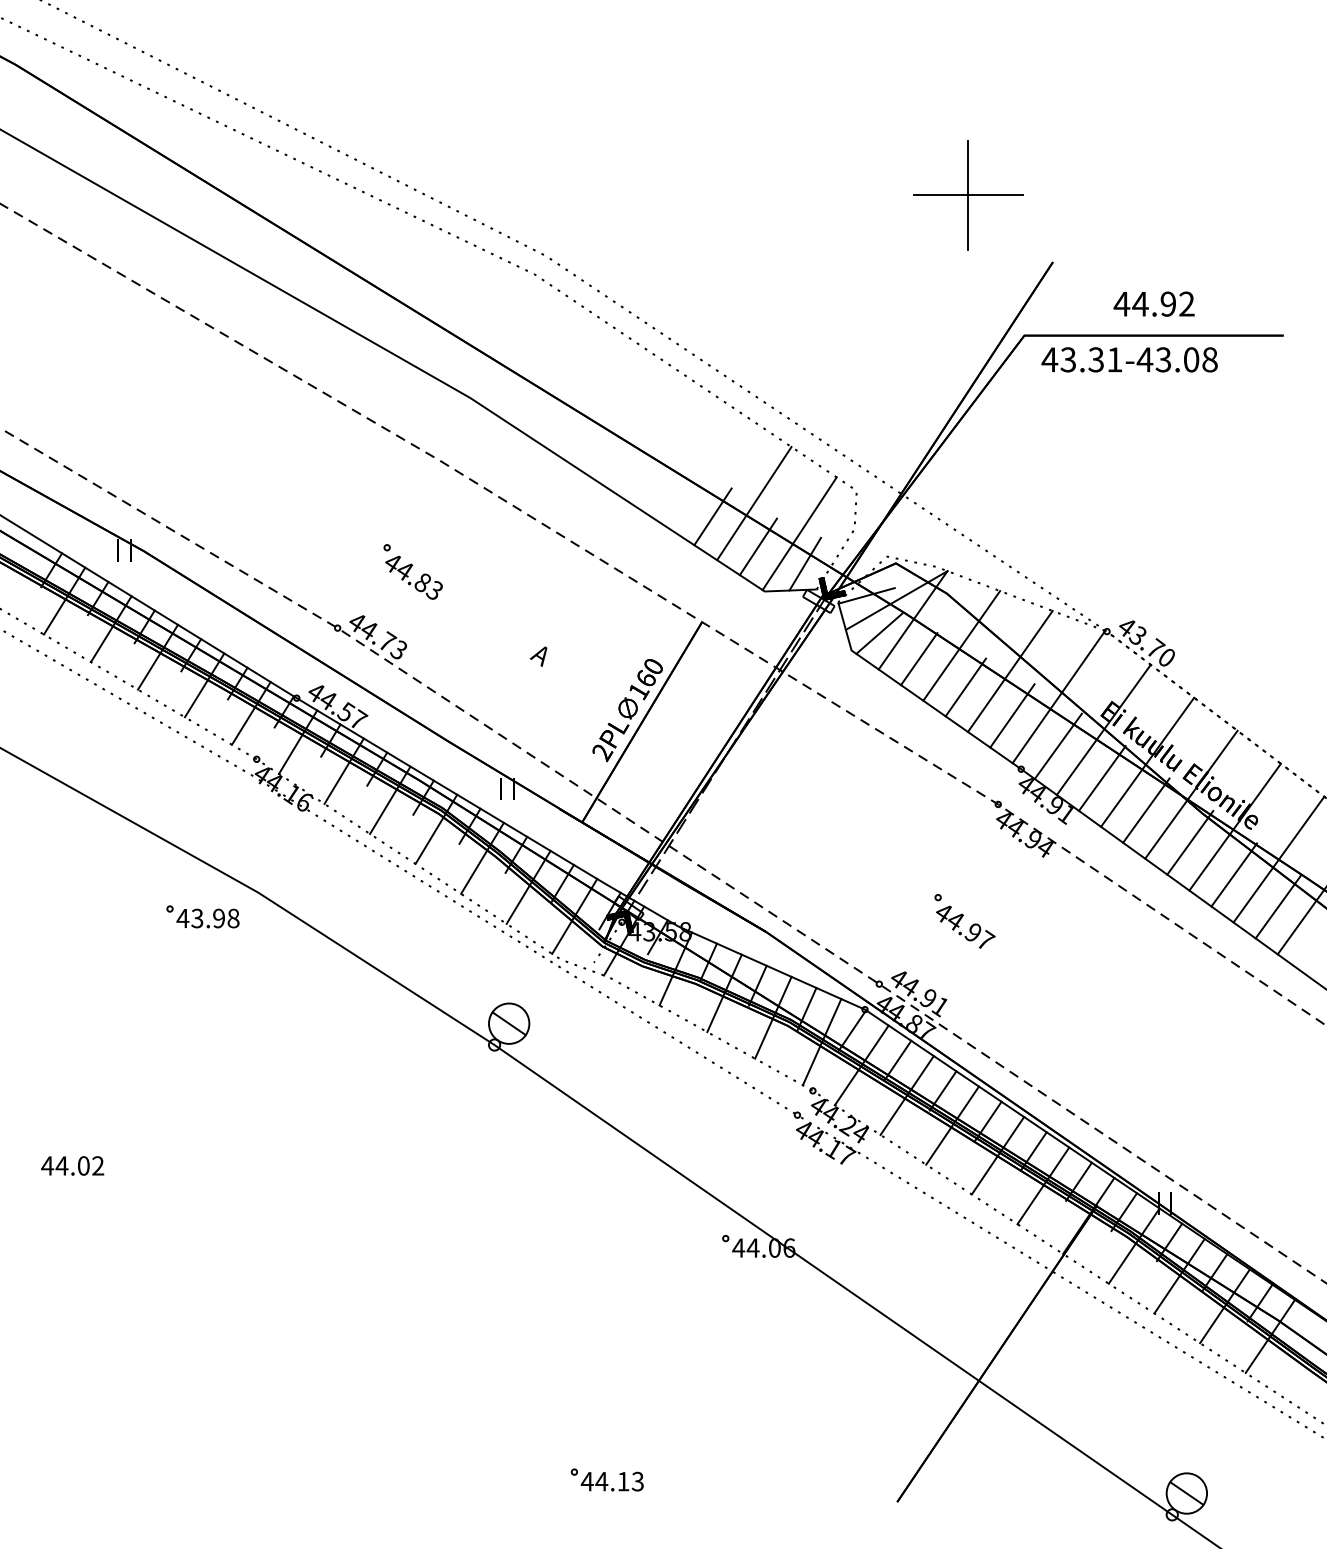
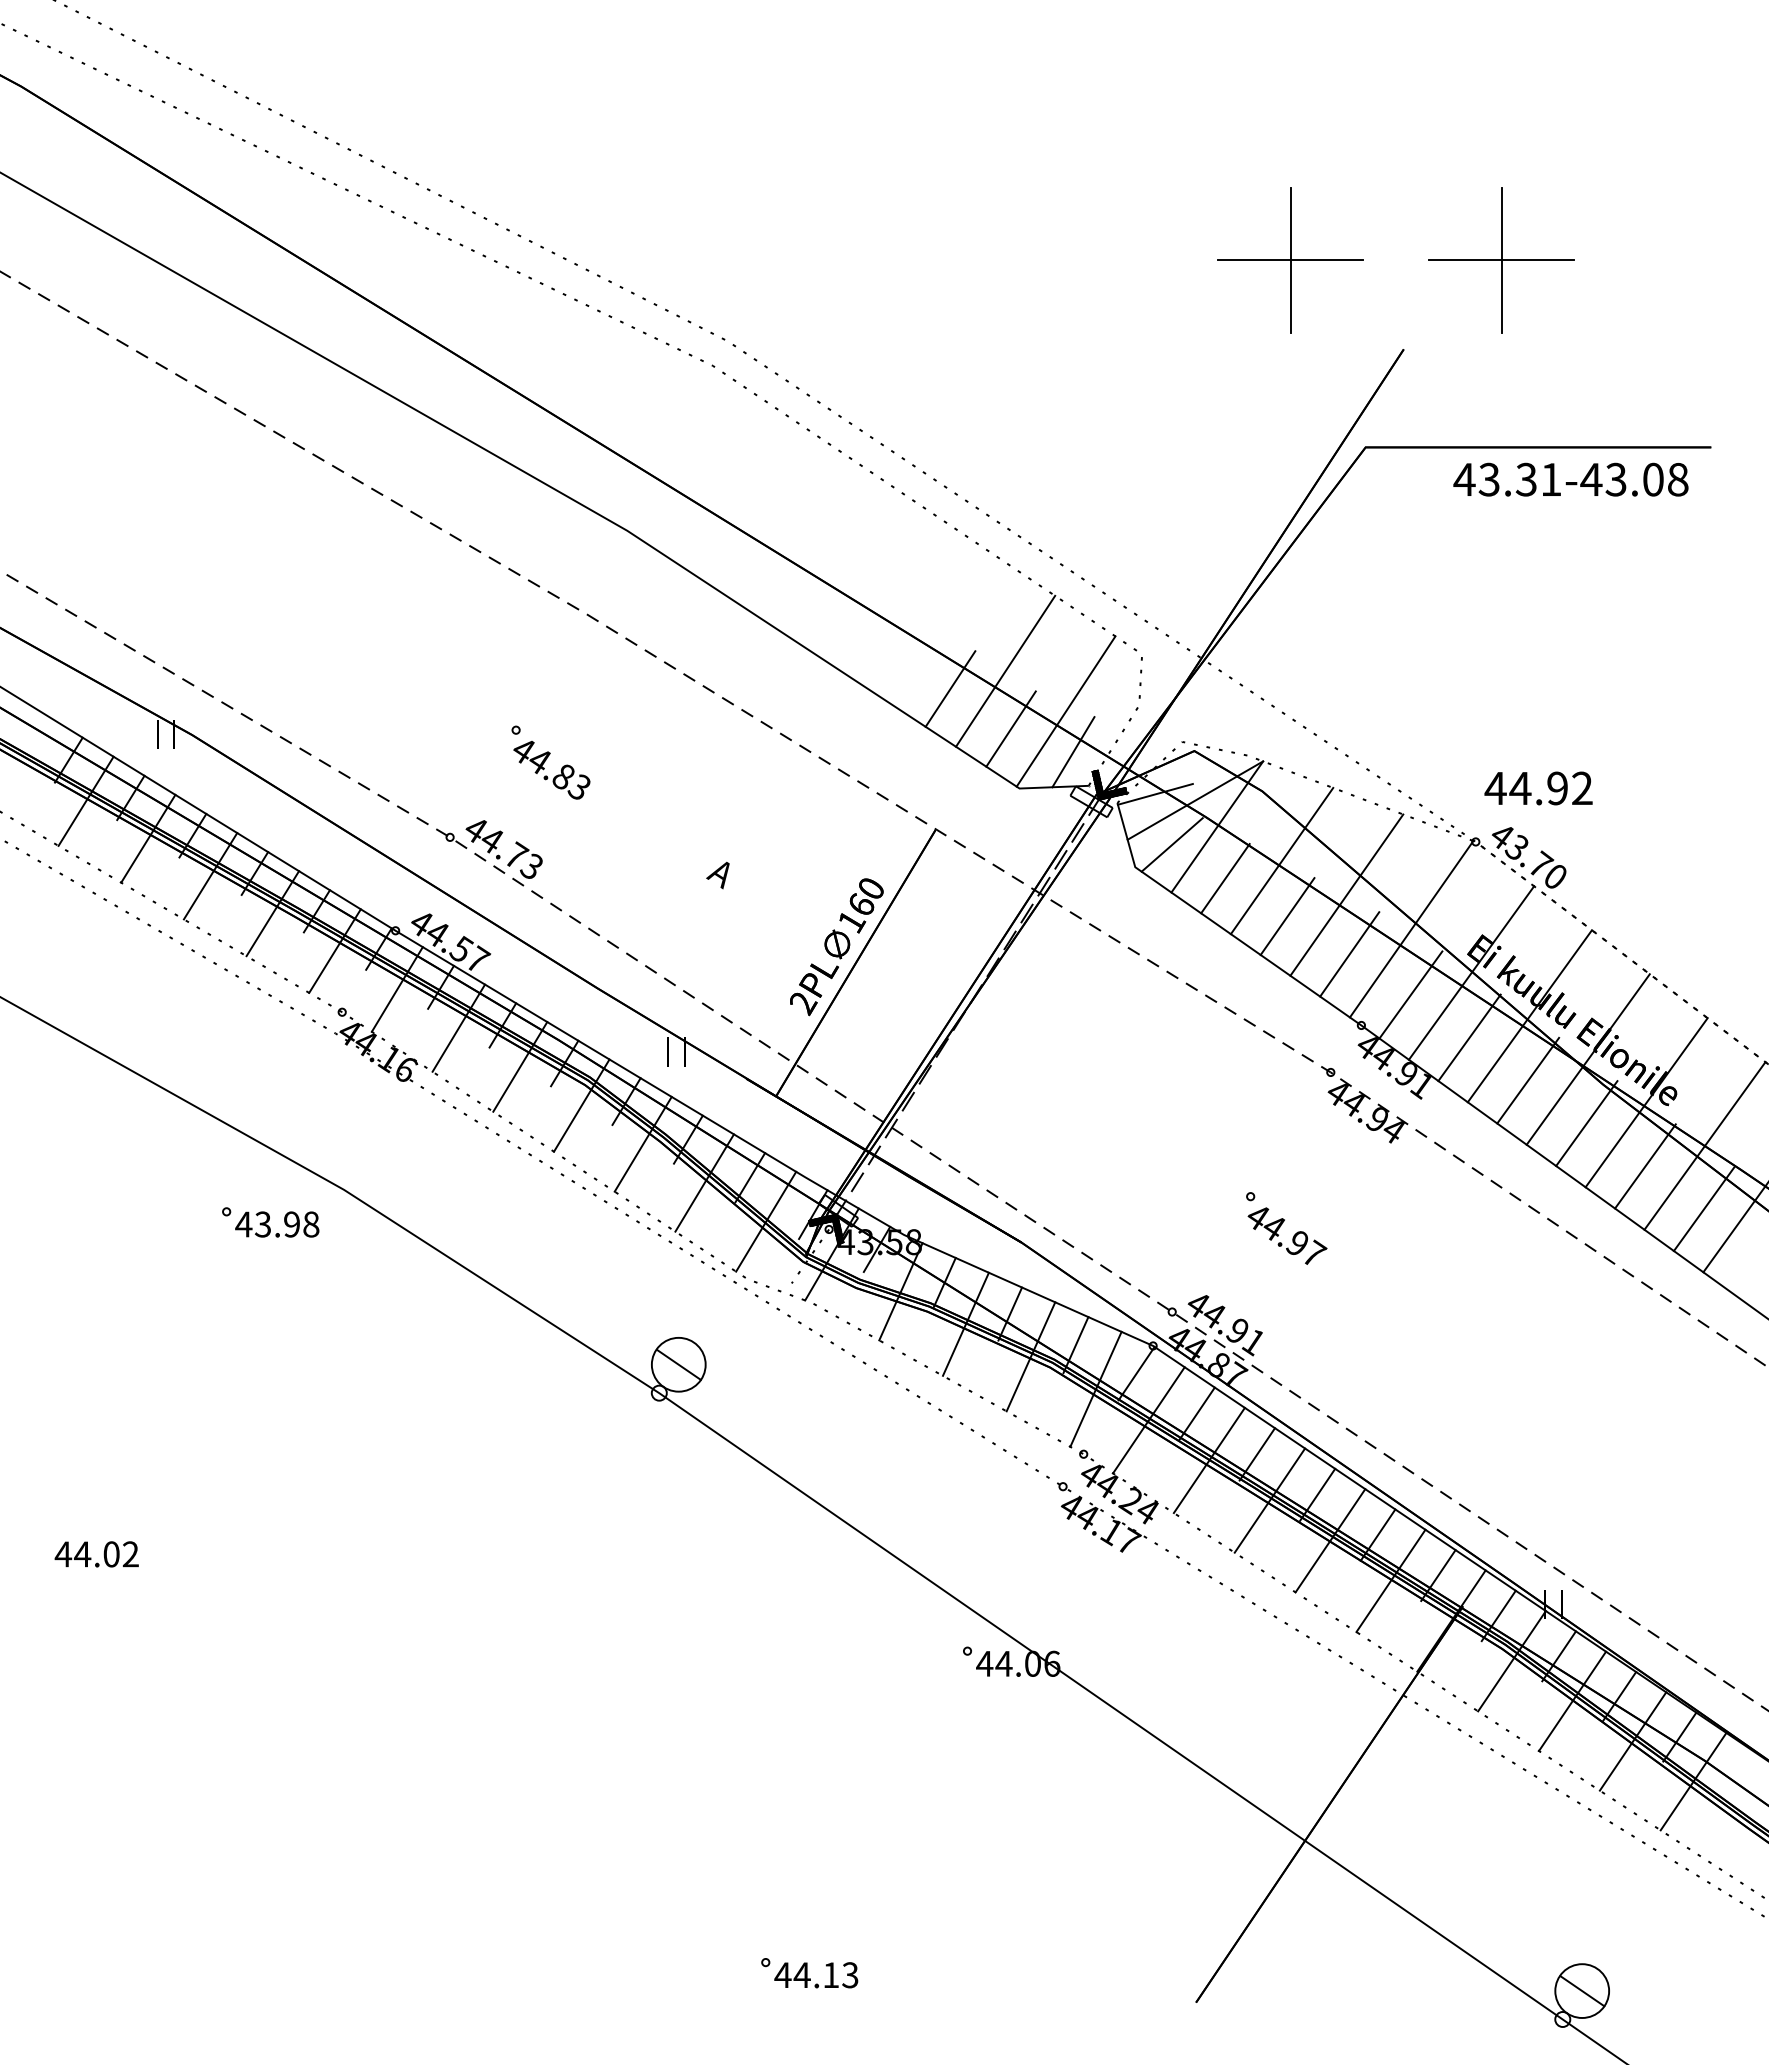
part: (1126, 195) -> (1501, 260), added
text: (1154, 304) -> (1538, 788), moved
text: (1129, 359) -> (1570, 479), moved

